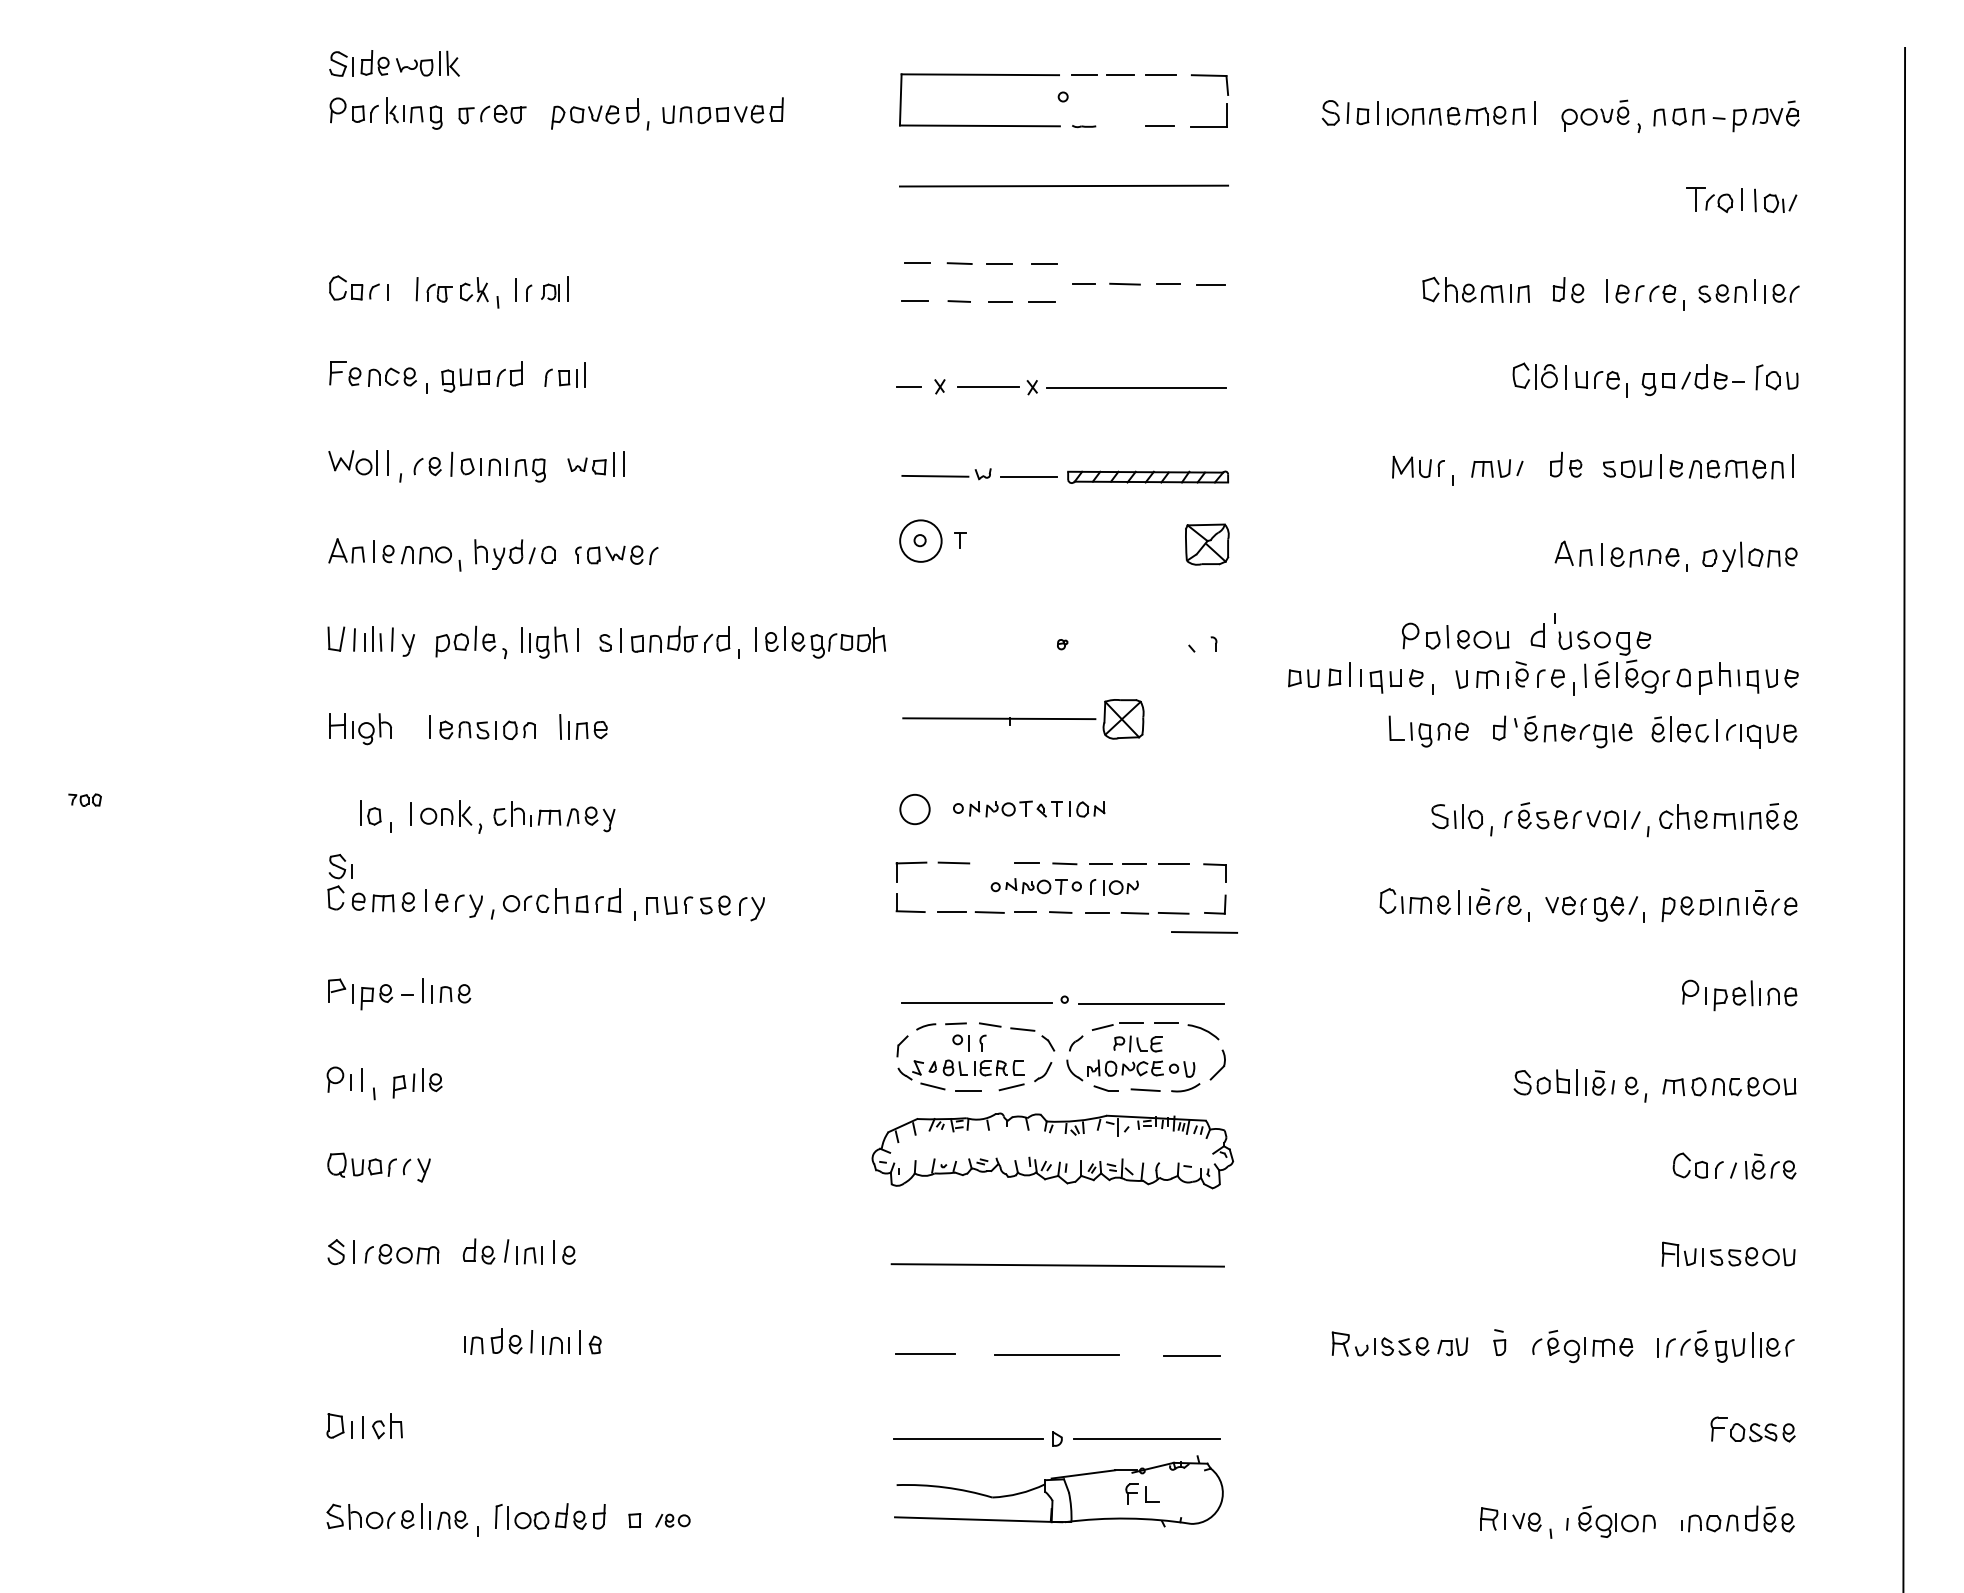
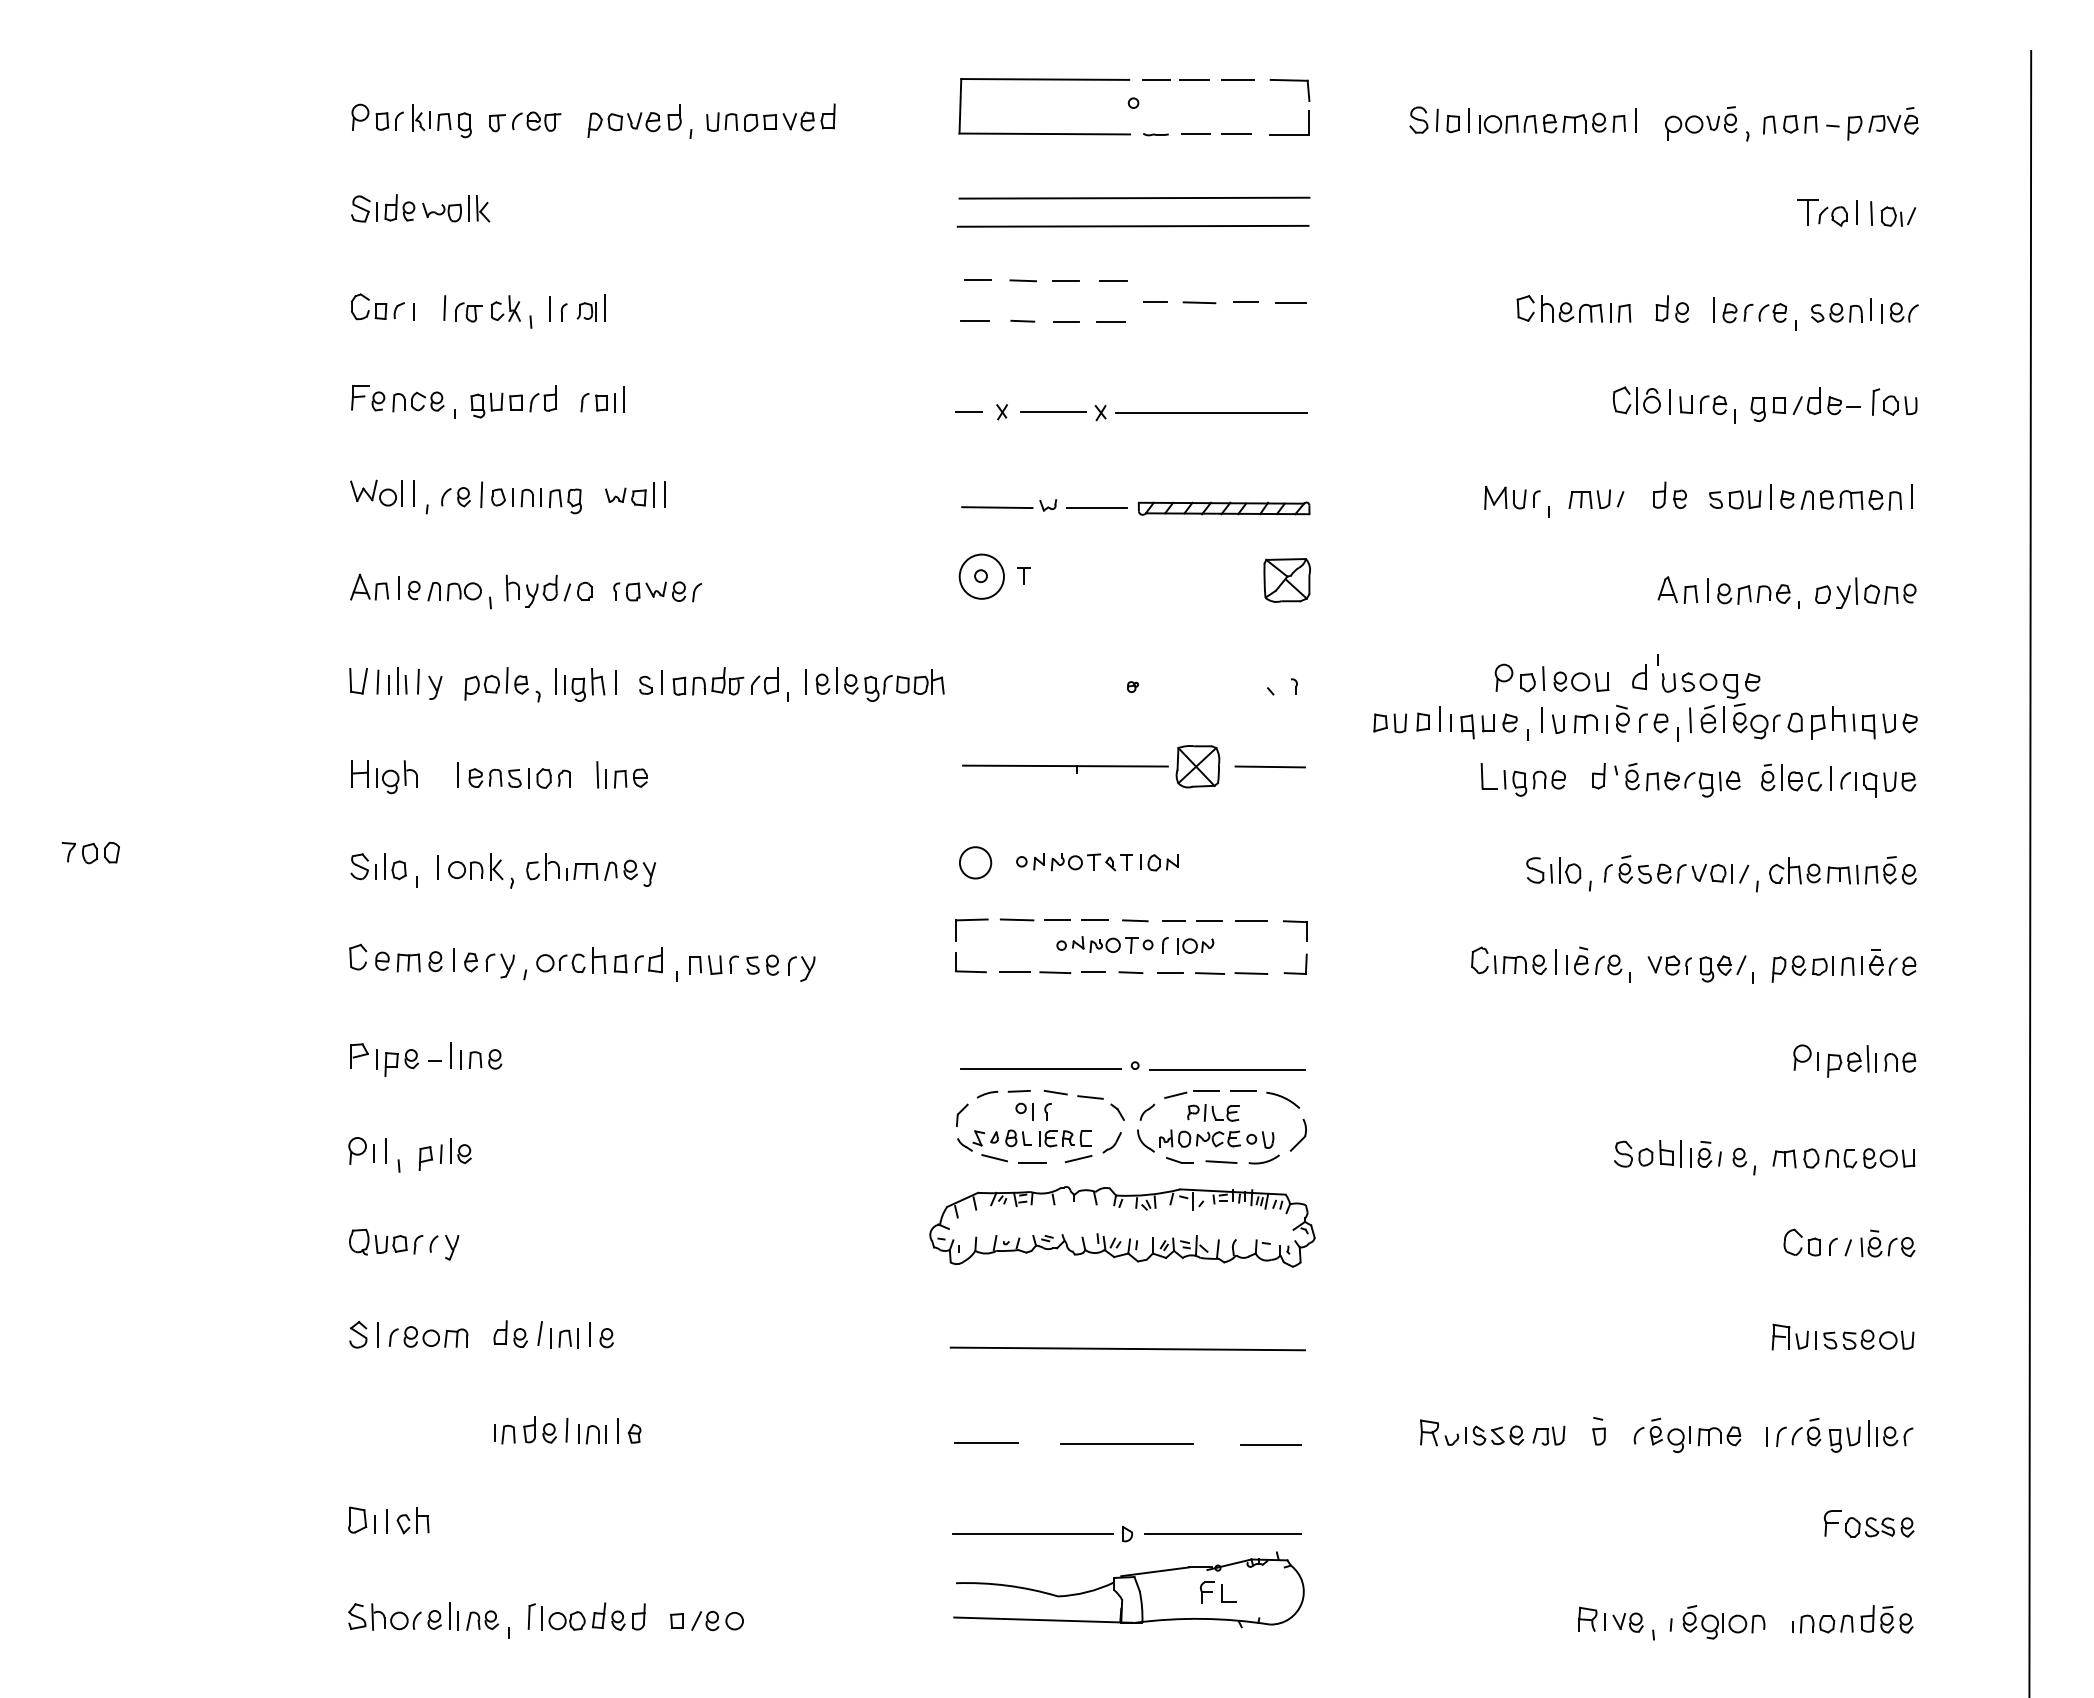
part: (394, 63) -> (420, 208), moved
line: (1121, 126) -> (1195, 134), added
line: (1062, 211) -> (1132, 225), added
line: (1445, 675) -> (1541, 719), added
part: (84, 799) -> (90, 852), size x1.67
line: (991, 863) -> (1057, 920), added
part: (340, 866) -> (363, 866), moved
line: (1203, 932) -> (1269, 766), moved
part: (672, 1521) -> (717, 1621), size x1.43

